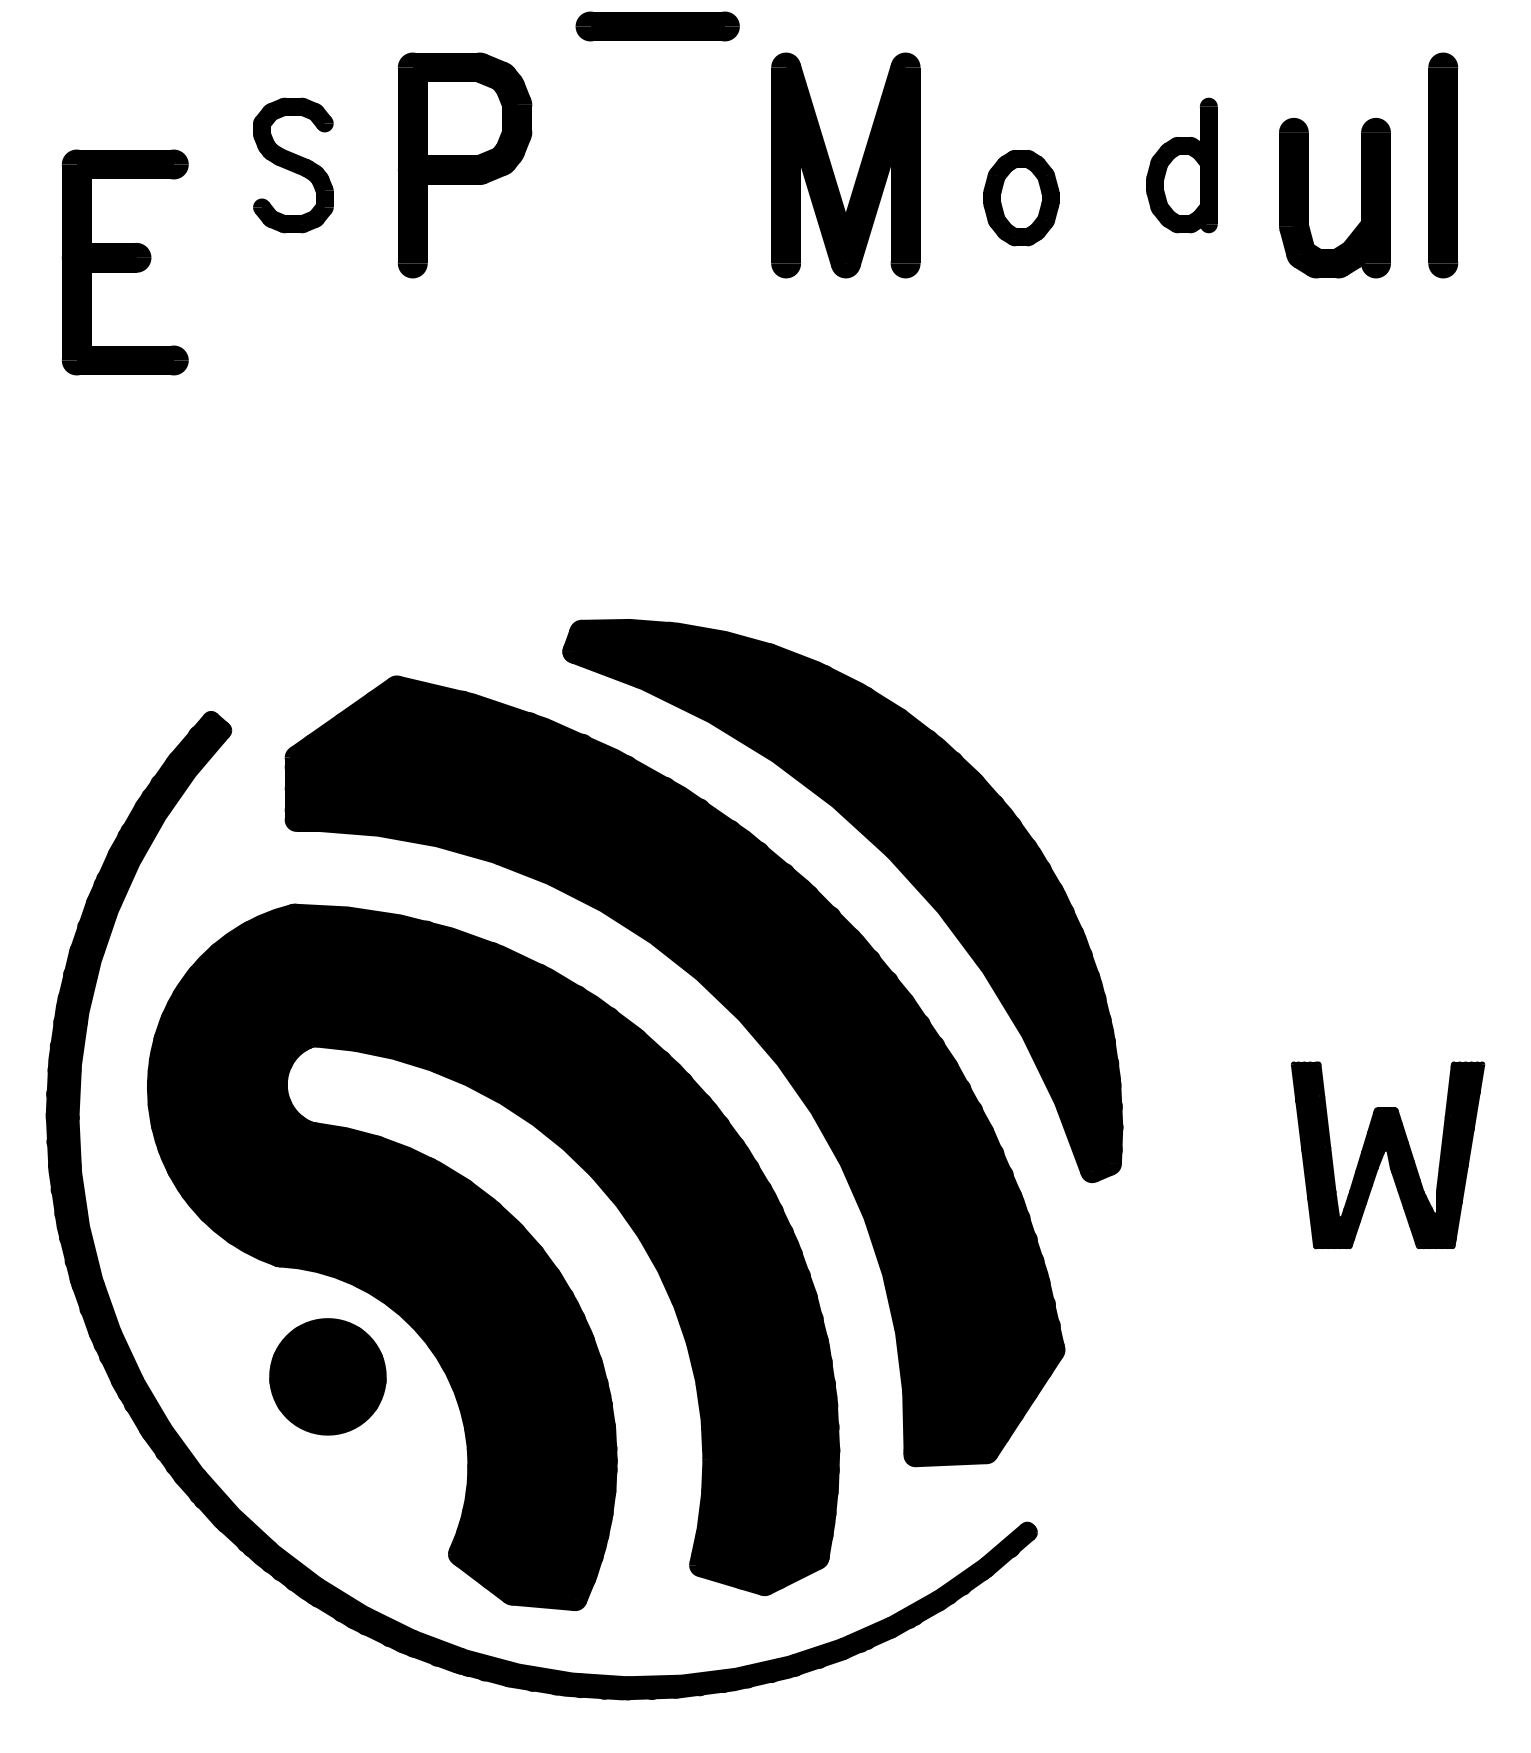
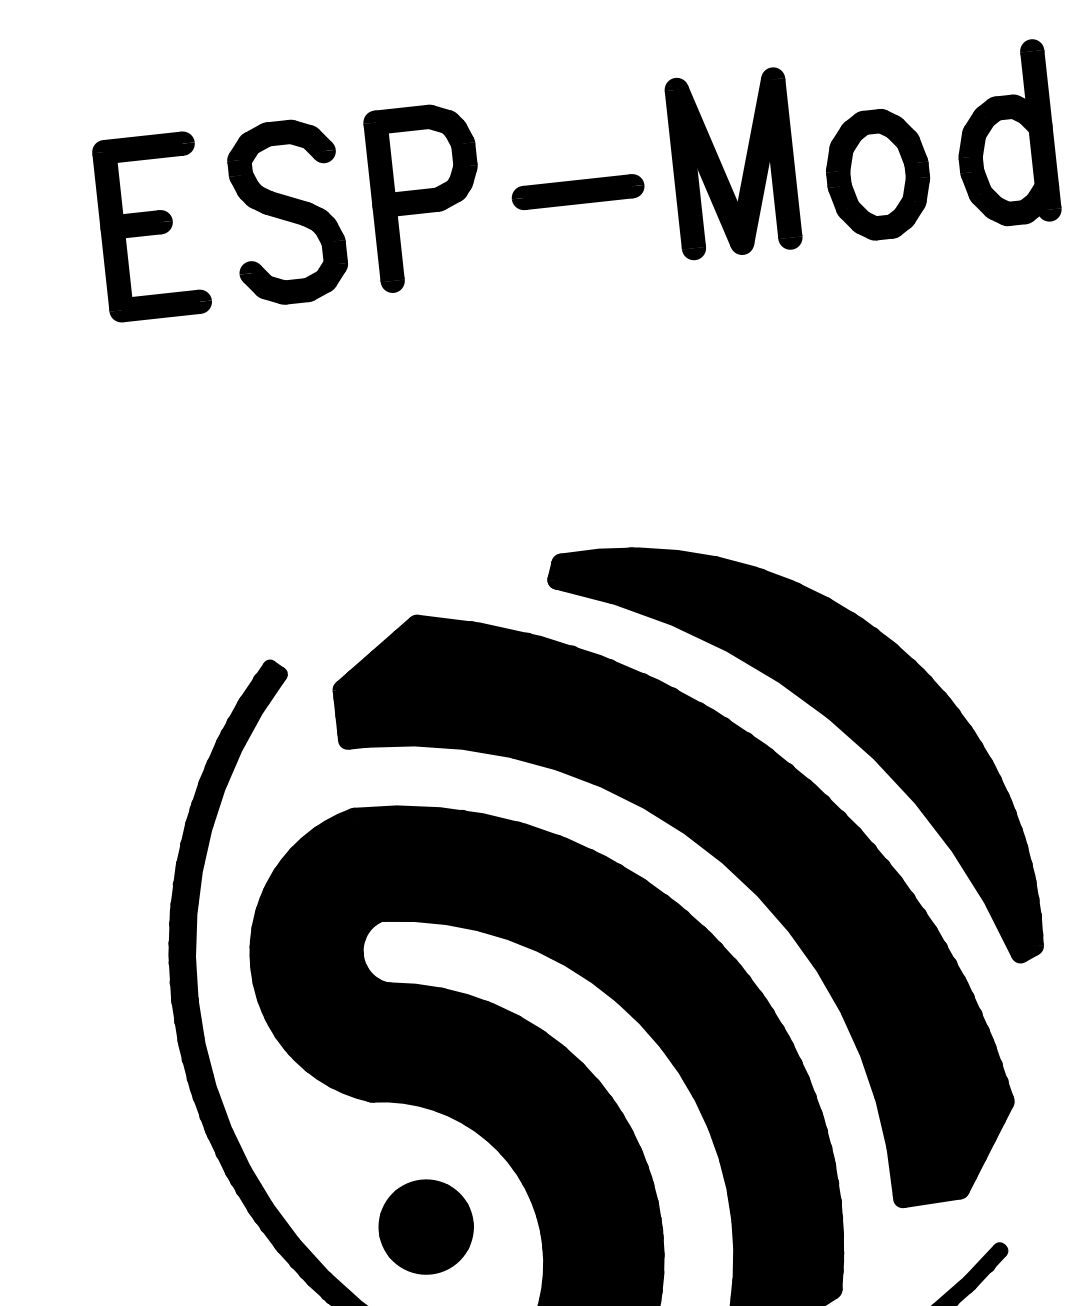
part: (657, 26) -> (577, 192), moved
part: (293, 165) -> (287, 212), size x1.67
part: (1181, 165) -> (1004, 134), size x1.67
part: (1021, 197) -> (878, 174), size x1.67
part: (124, 262) -> (151, 227), moved
part: (327, 1376) -> (425, 1226), moved

